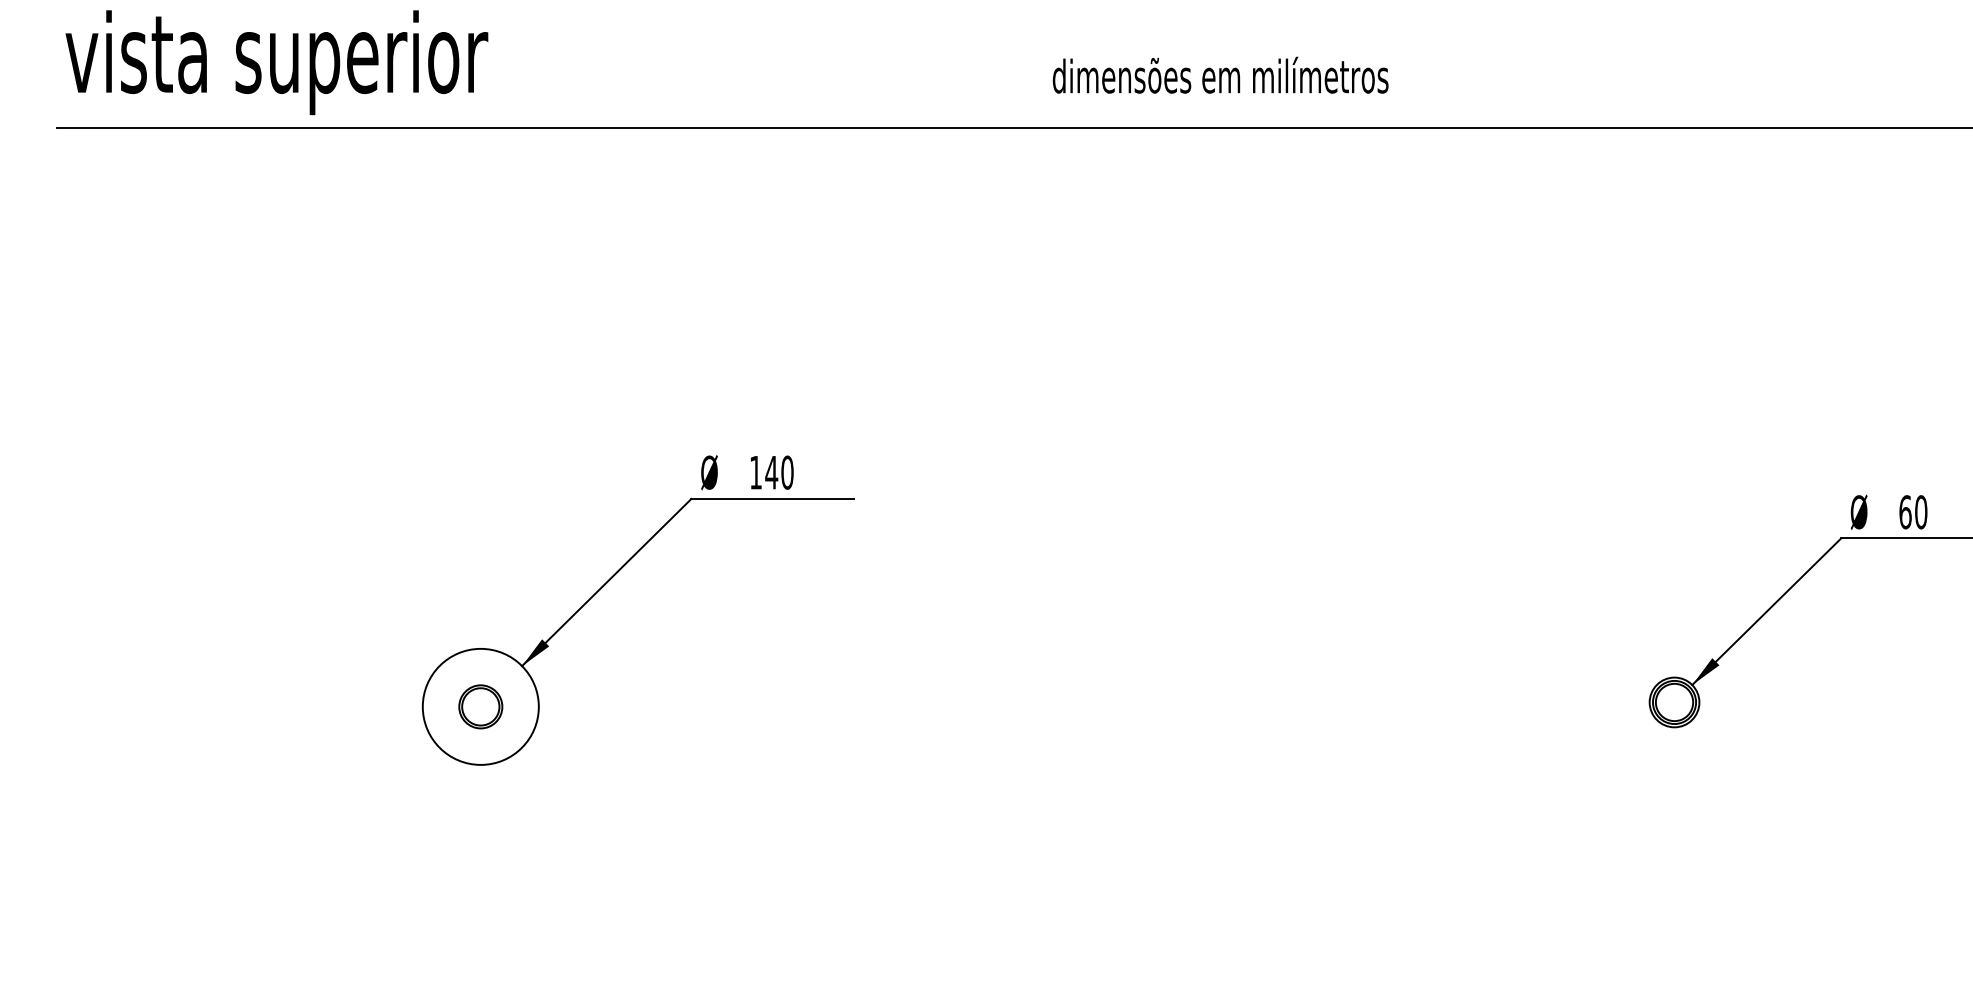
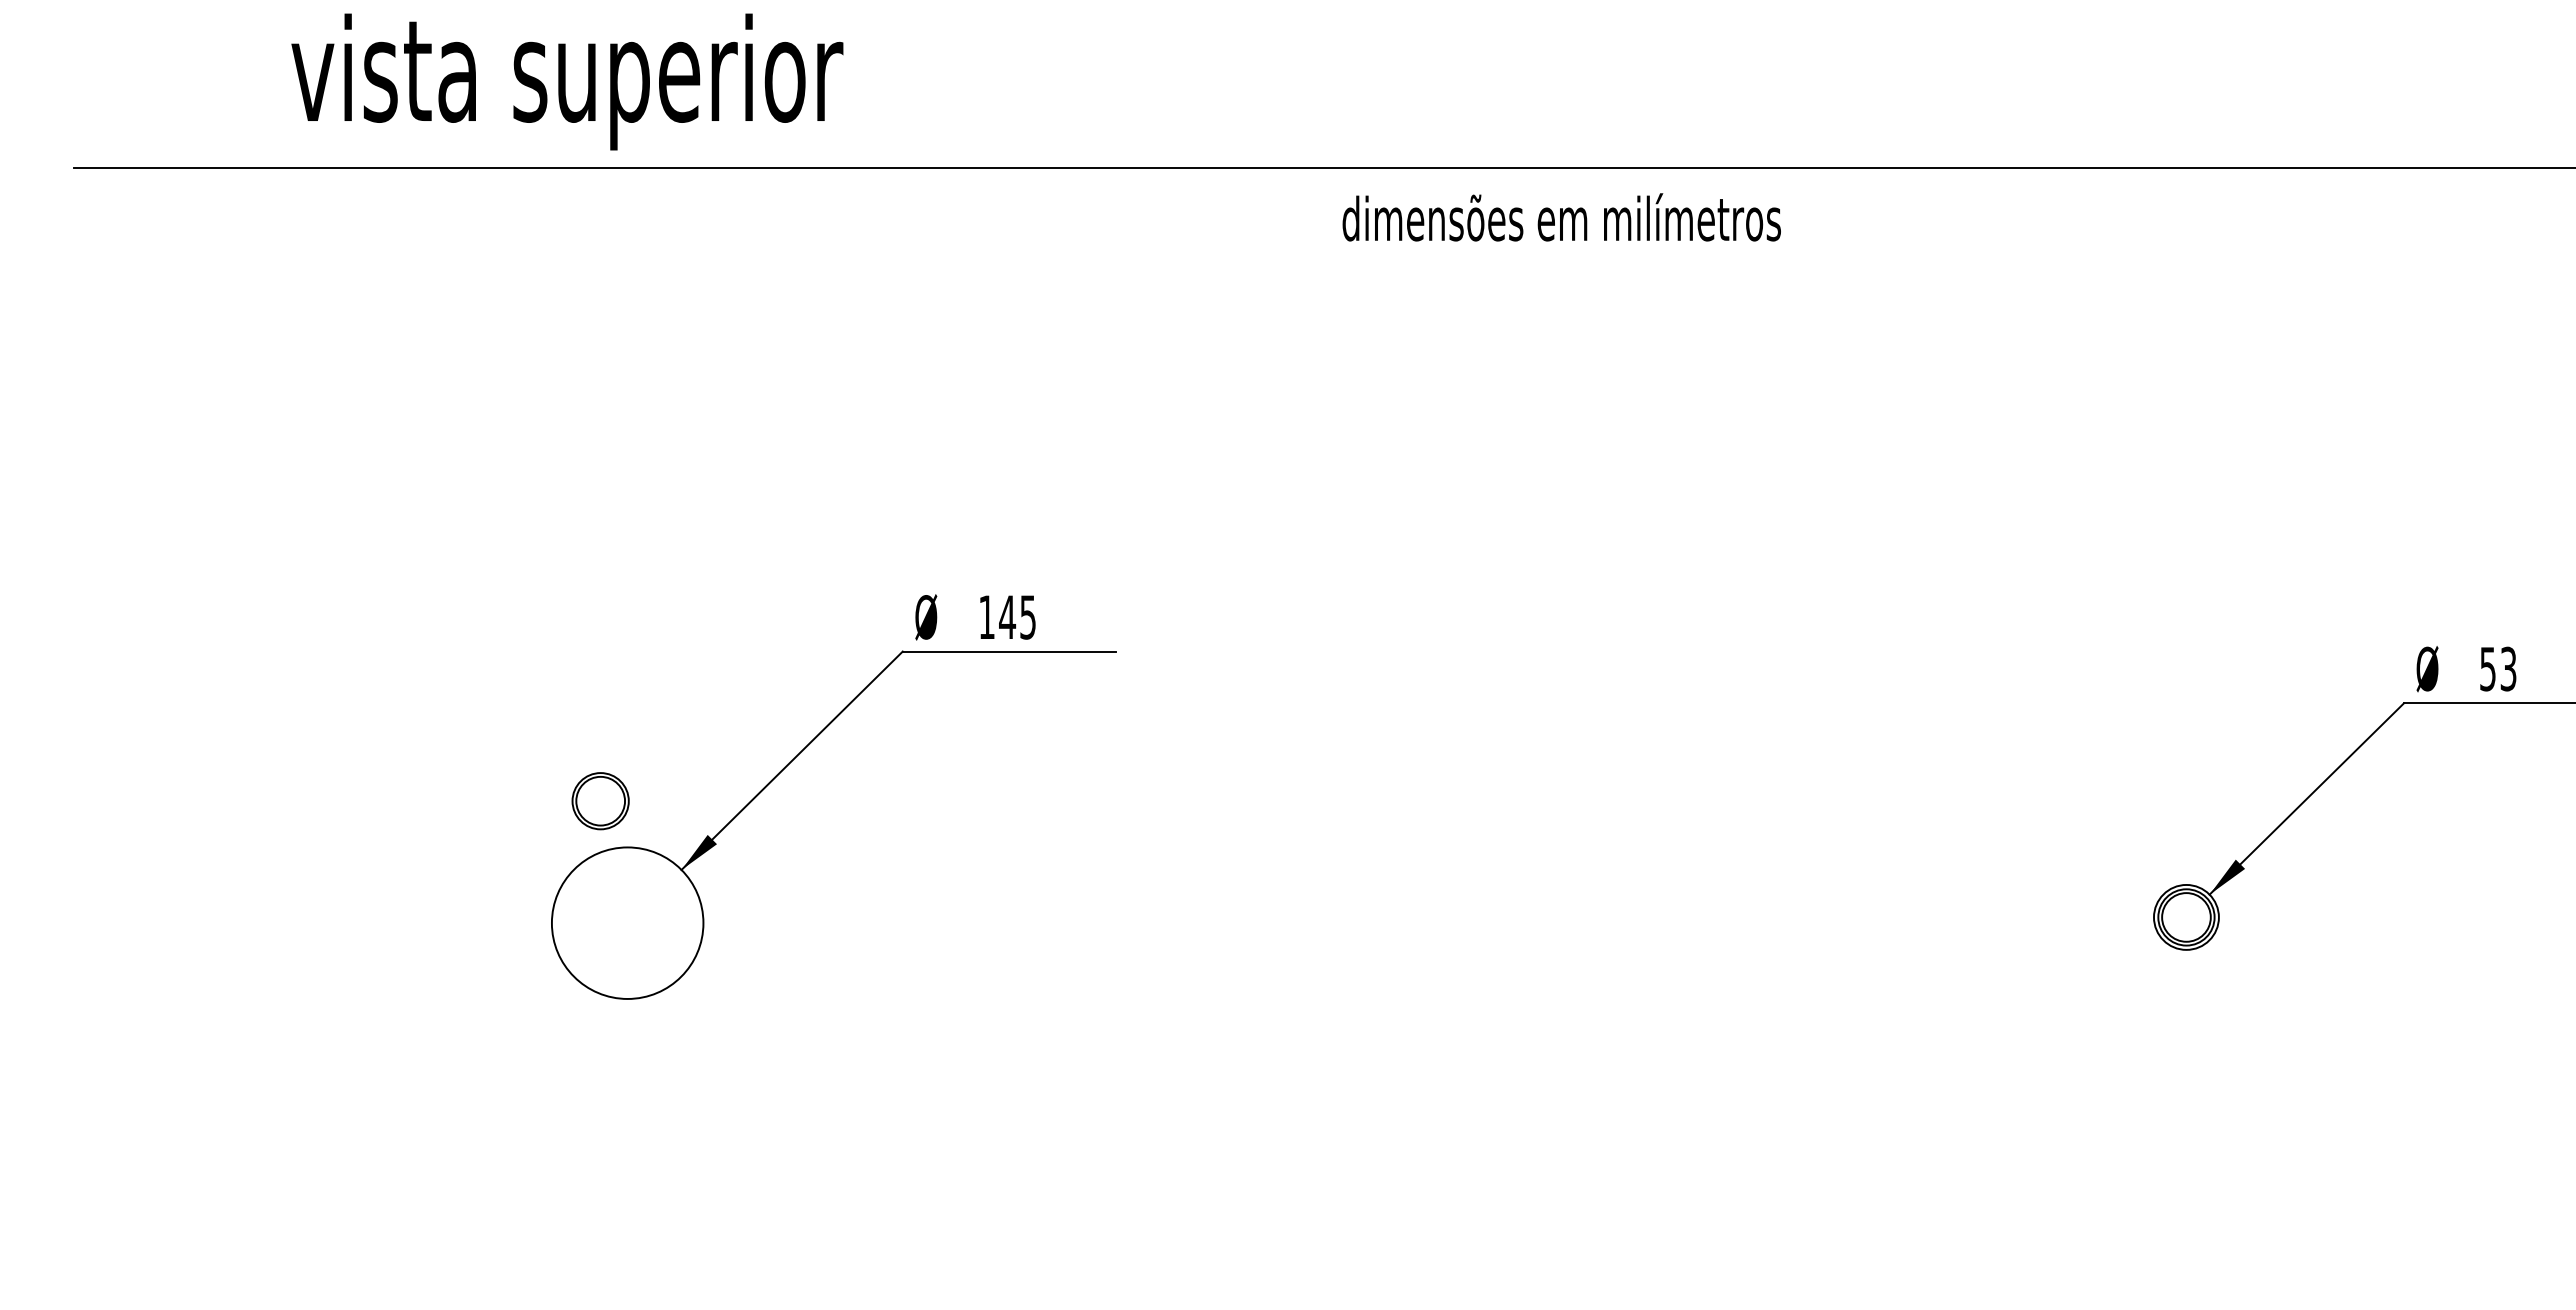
text: (276, 62) -> (567, 81), moved
text: (1220, 75) -> (1561, 217), moved
text: (787, 472) -> (1028, 617), 140 -> 145
text: (1913, 511) -> (2498, 668), 60 -> 53
part: (480, 707) -> (600, 801), moved

